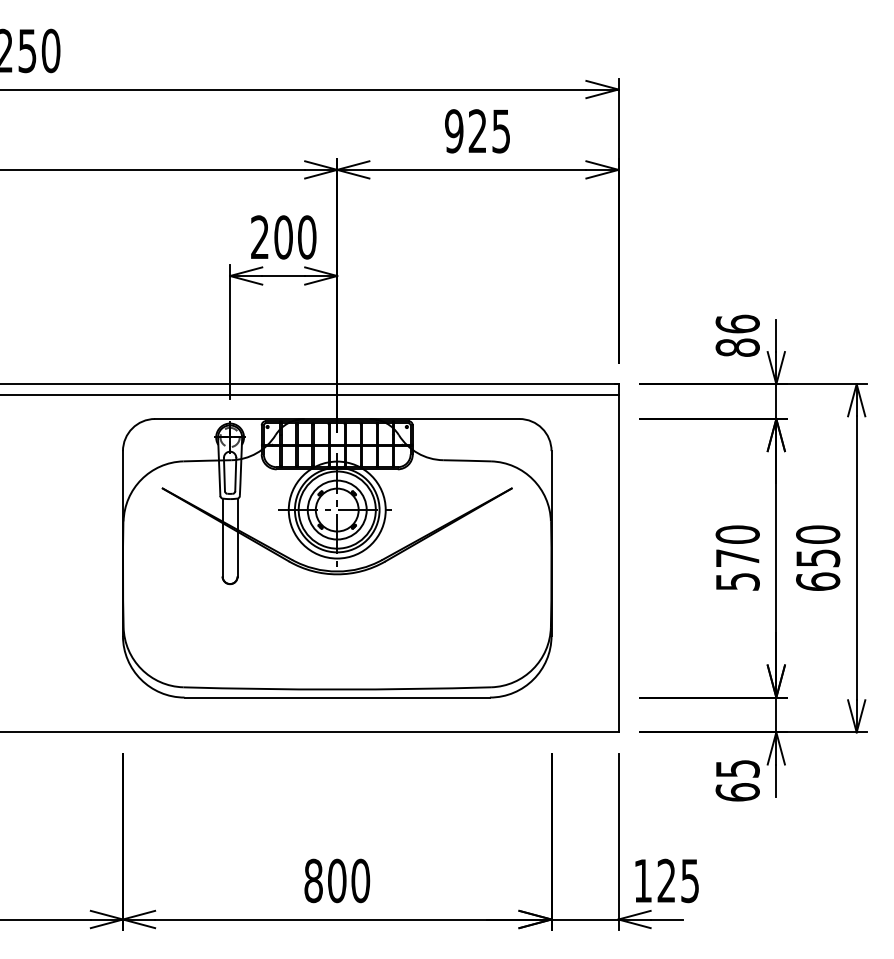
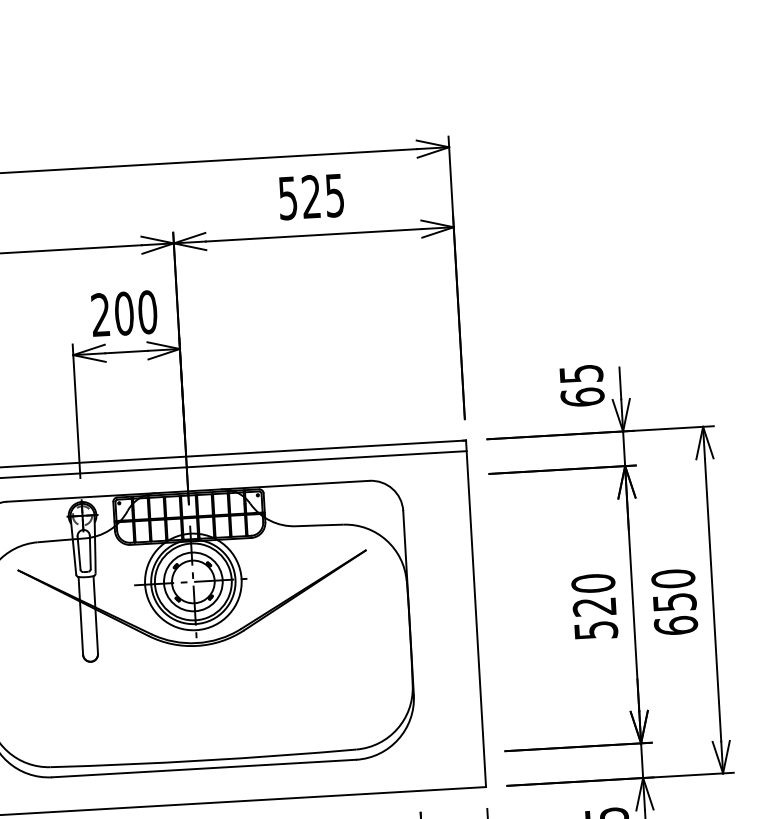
text: (454, 131) -> (288, 198), 925 -> 525
text: (737, 335) -> (581, 385), 86 -> 65
text: (737, 558) -> (594, 607), 570 -> 520

